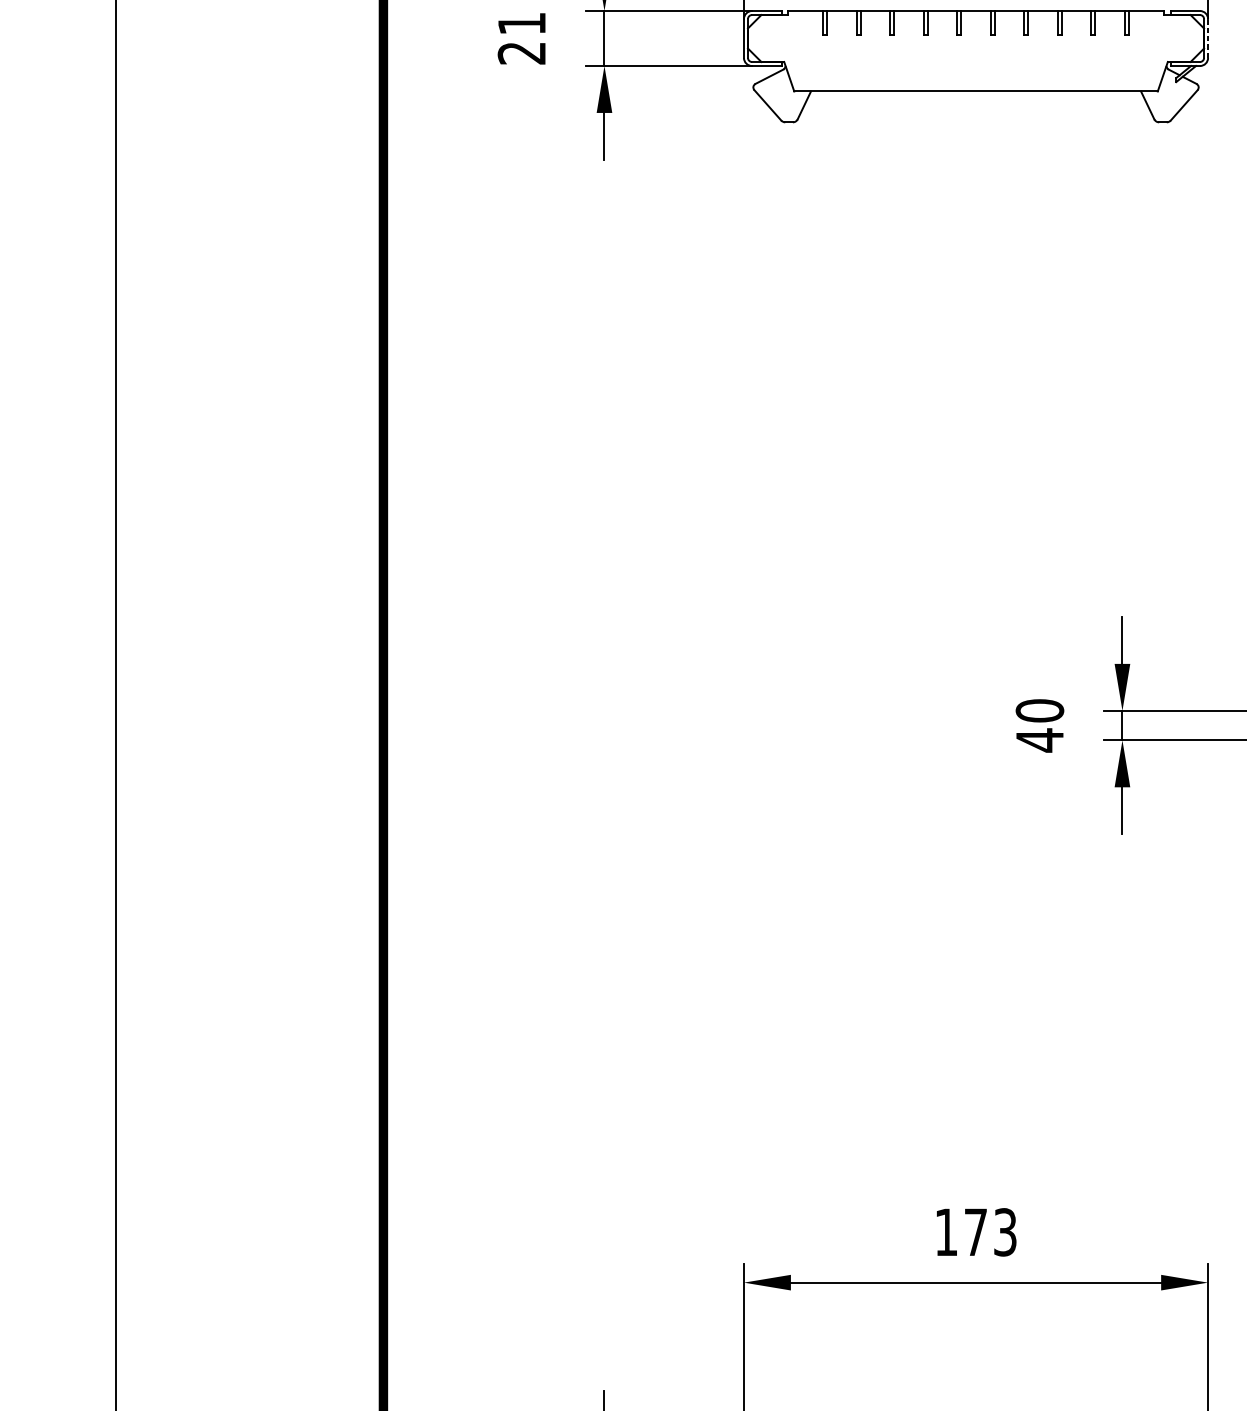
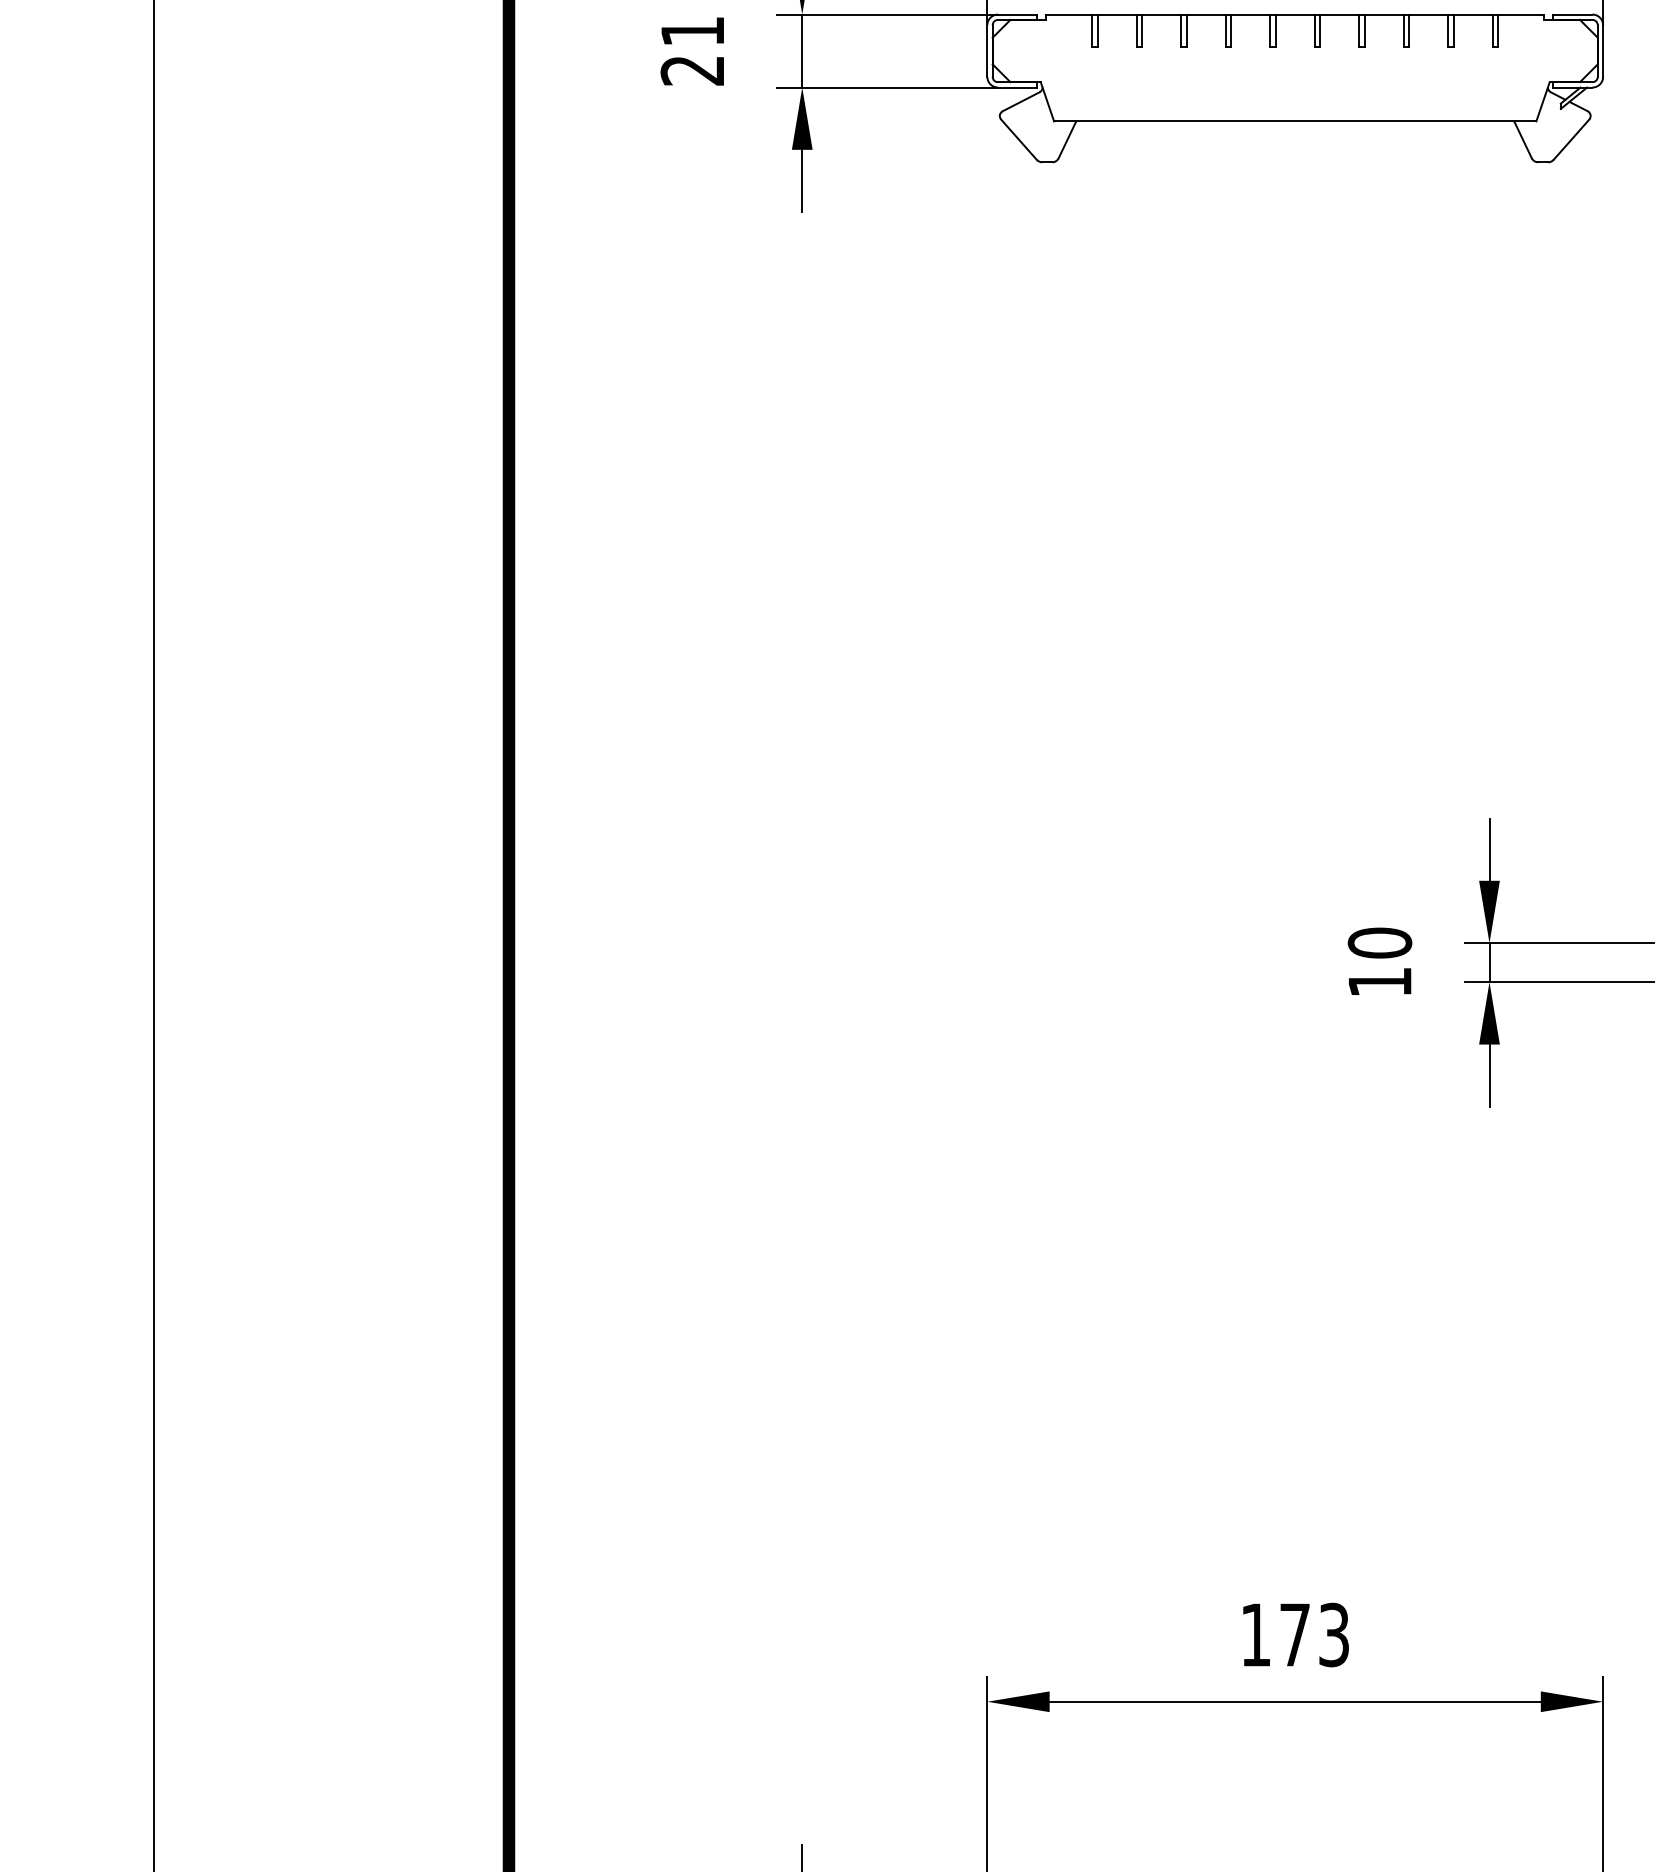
line: (1208, 38) -> (1603, 51), dashed -> solid
text: (1040, 740) -> (1380, 982), 40 -> 10

